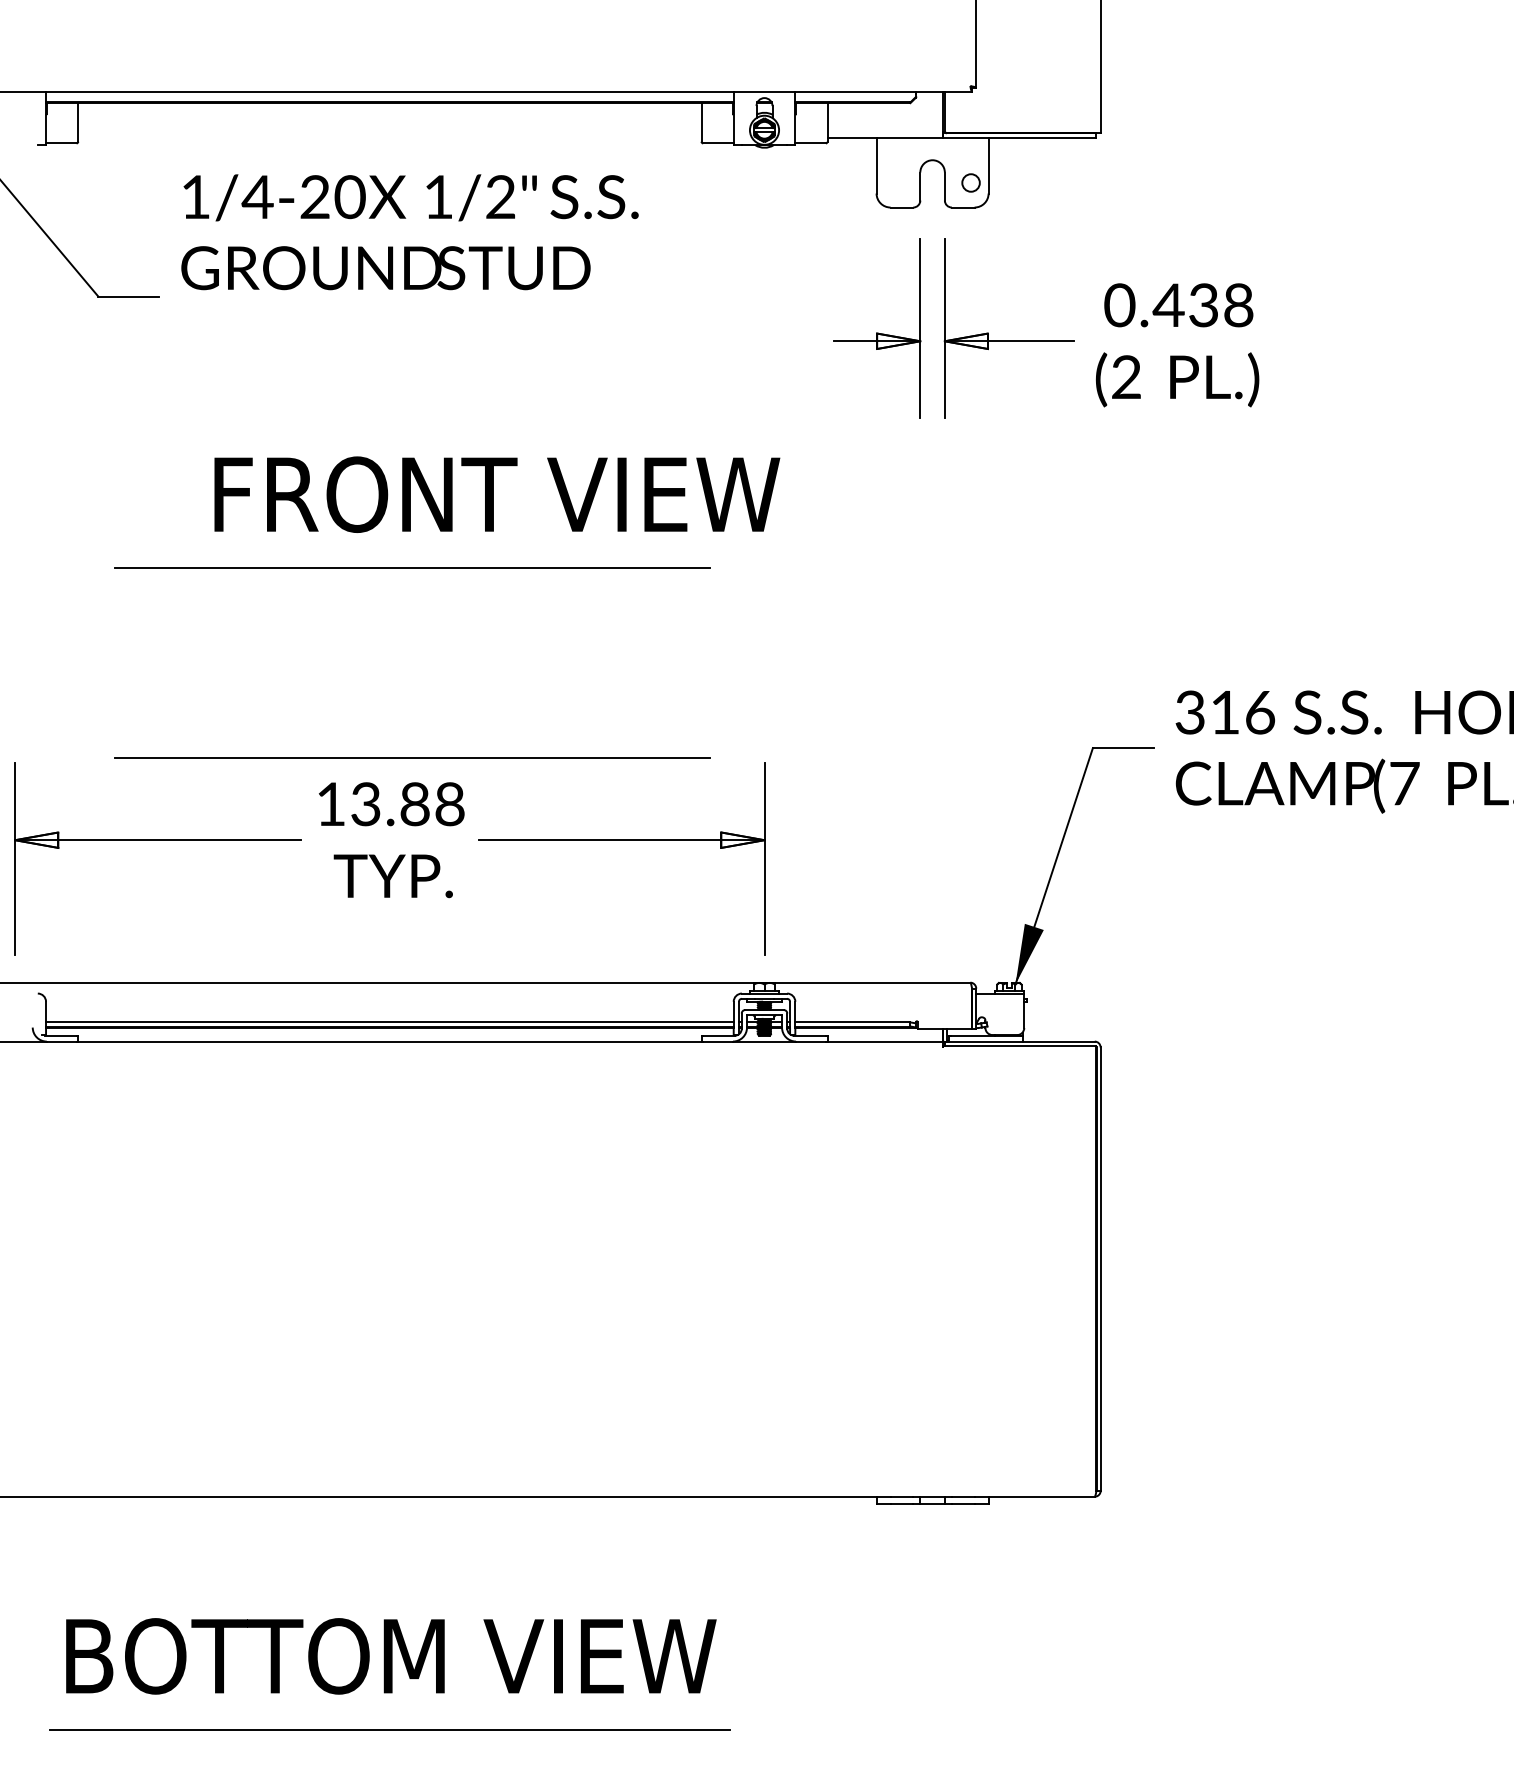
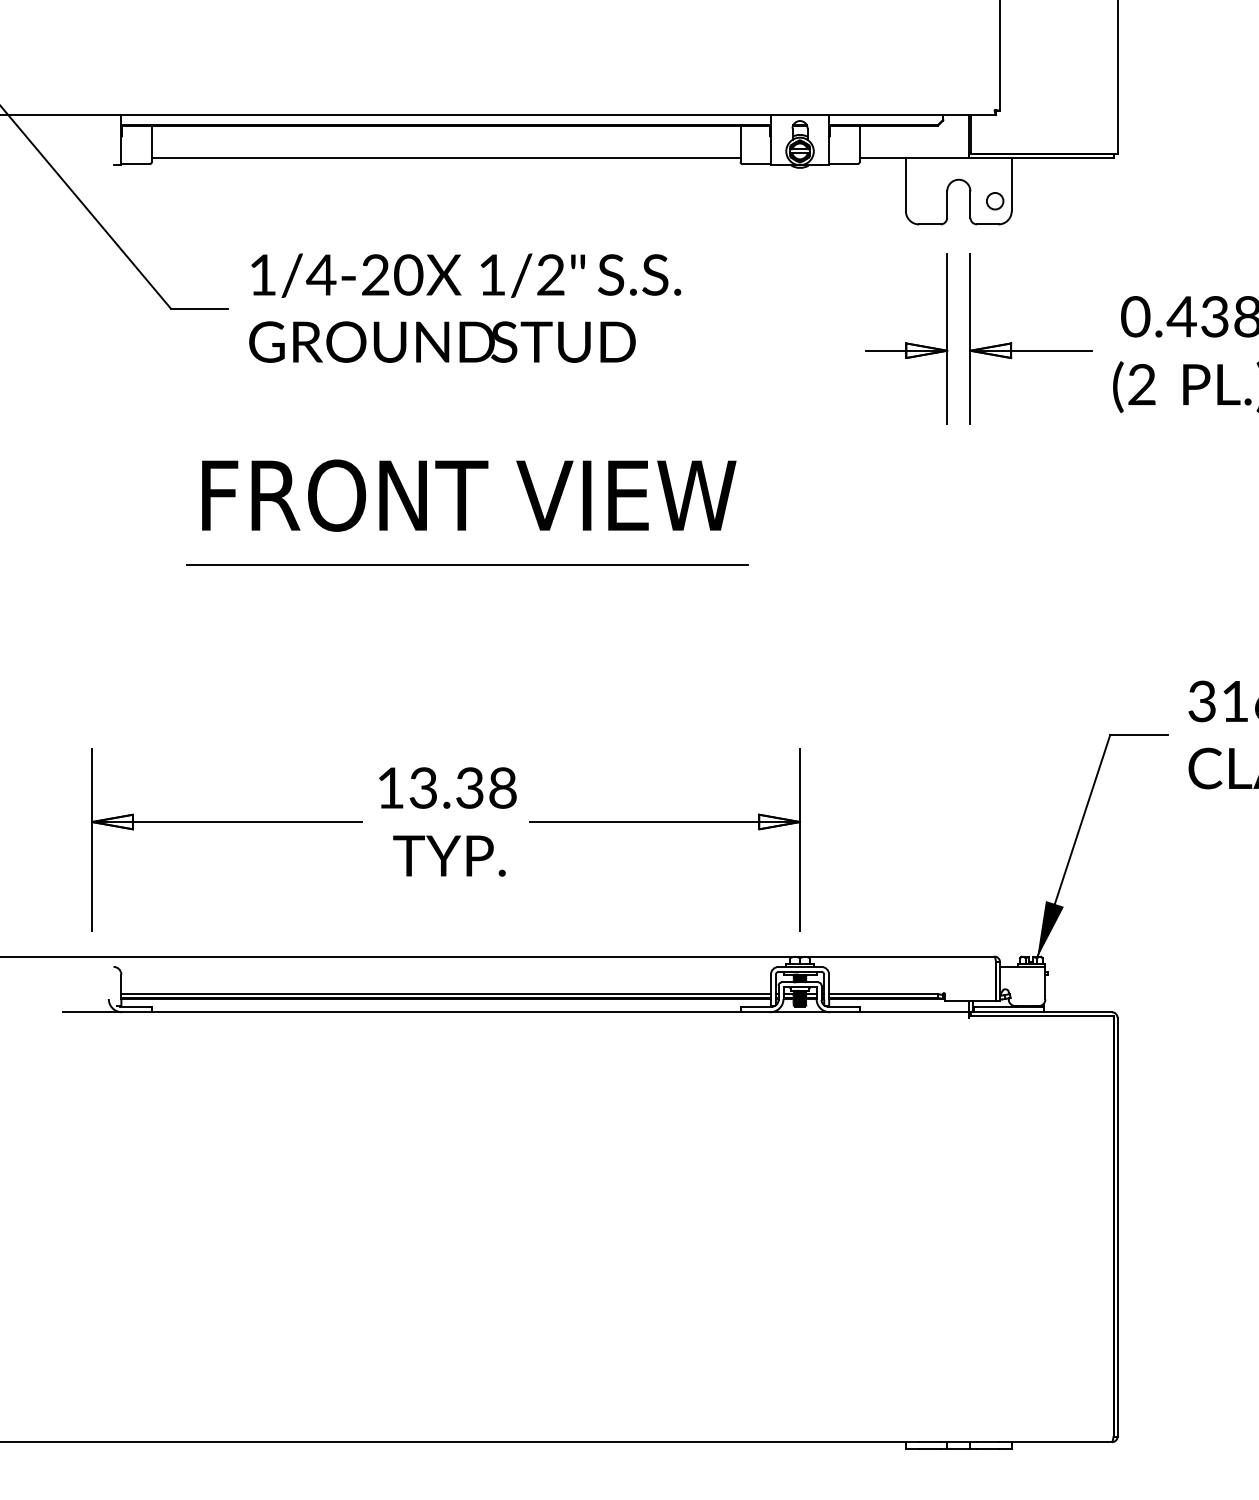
line: (389, 137) -> (445, 158), added
text: (409, 232) -> (464, 308), moved
text: (497, 494) -> (469, 495), moved
line: (412, 757) -> (467, 743), removed
text: (414, 803) -> (469, 787), 13.88 -> 13.38

